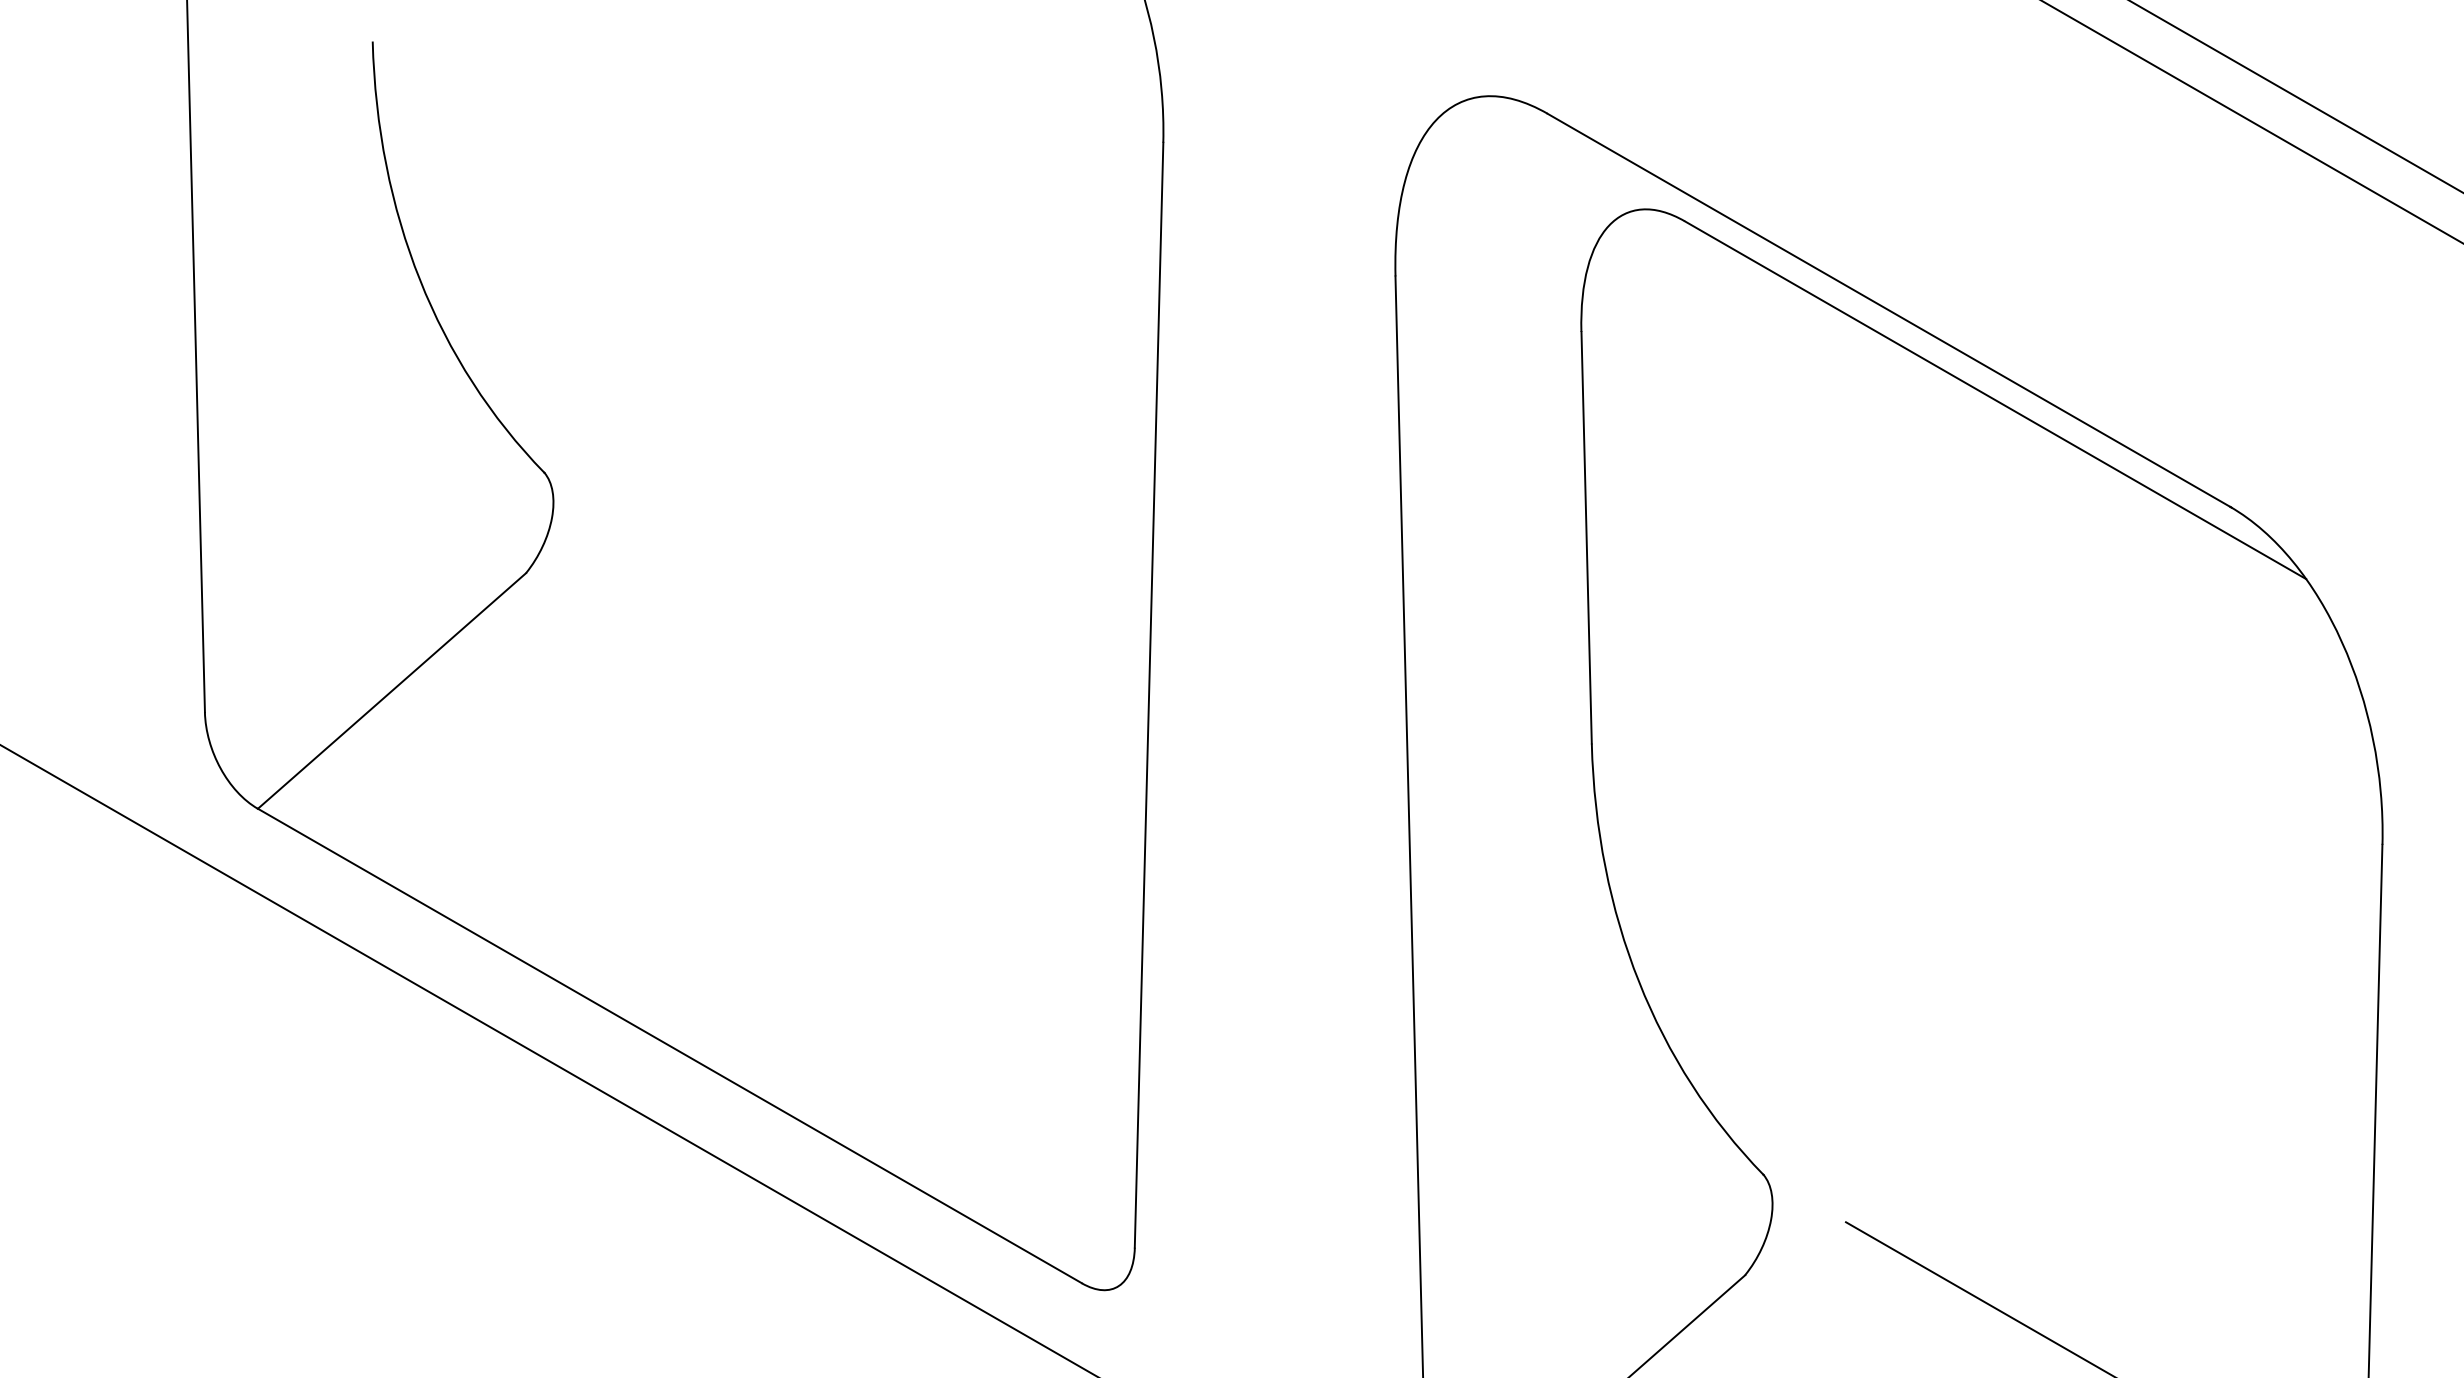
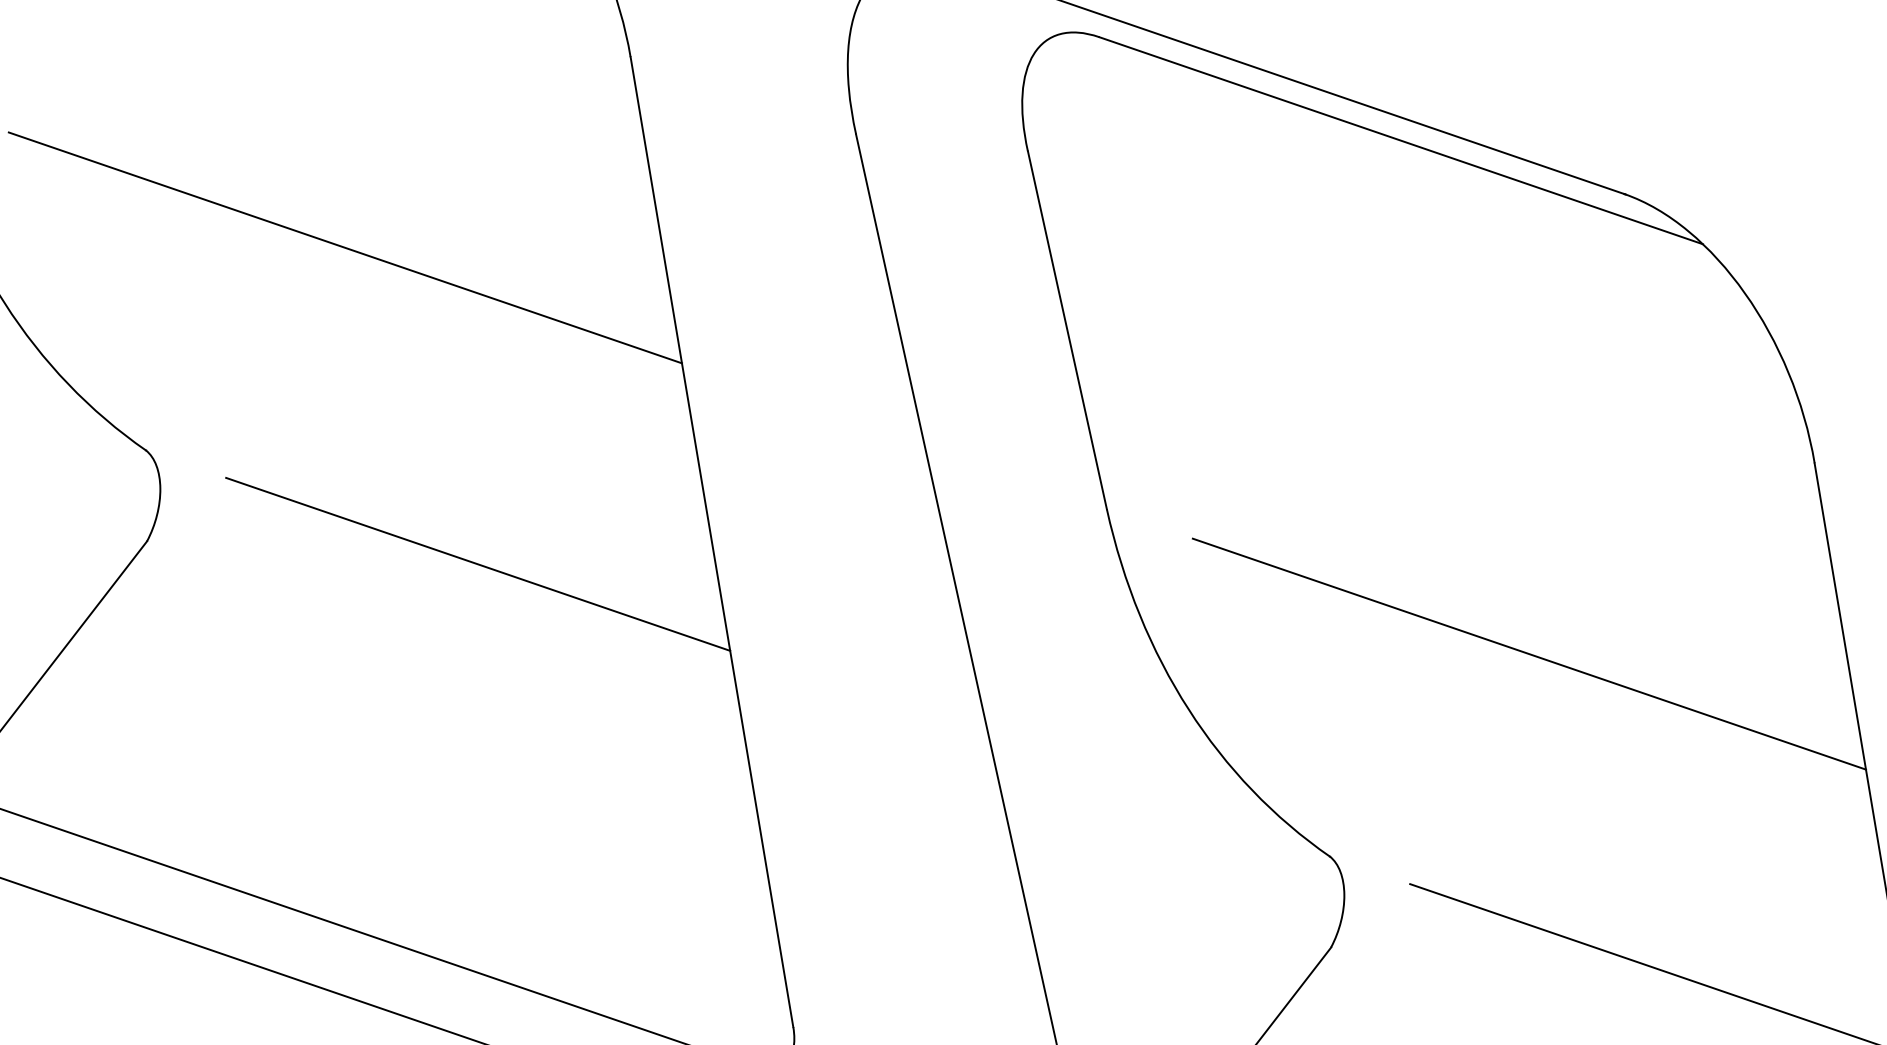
line: (807, 291) -> (345, 247), added
line: (885, 669) -> (477, 564), added
line: (2026, 993) -> (1529, 653), added

